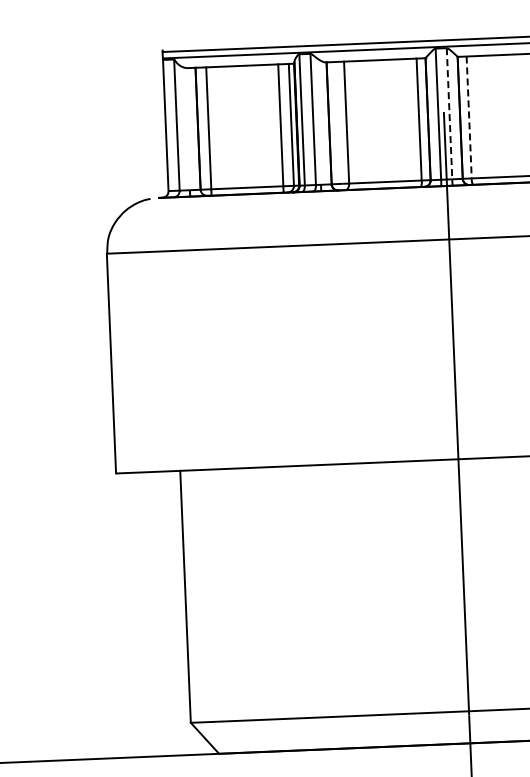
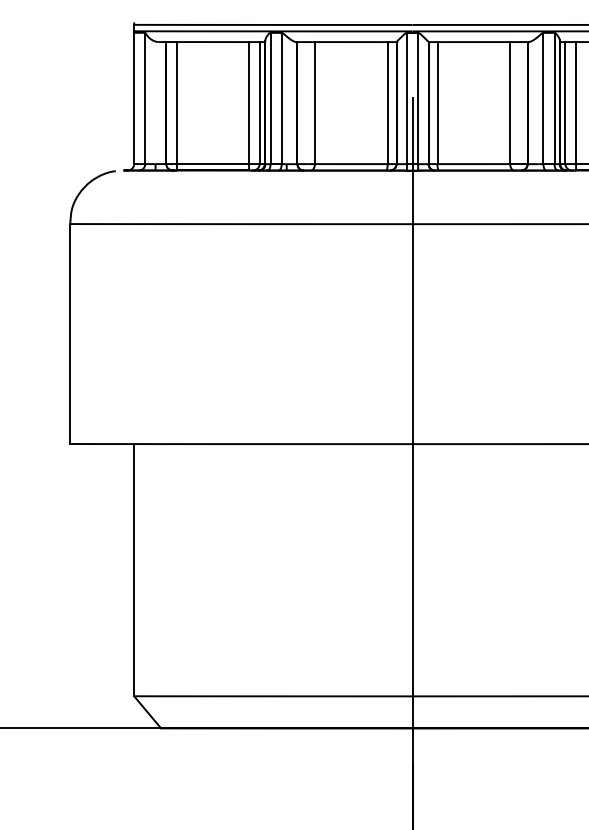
line: (449, 113) -> (418, 98), dashed -> solid
line: (469, 117) -> (437, 103), dashed -> solid

